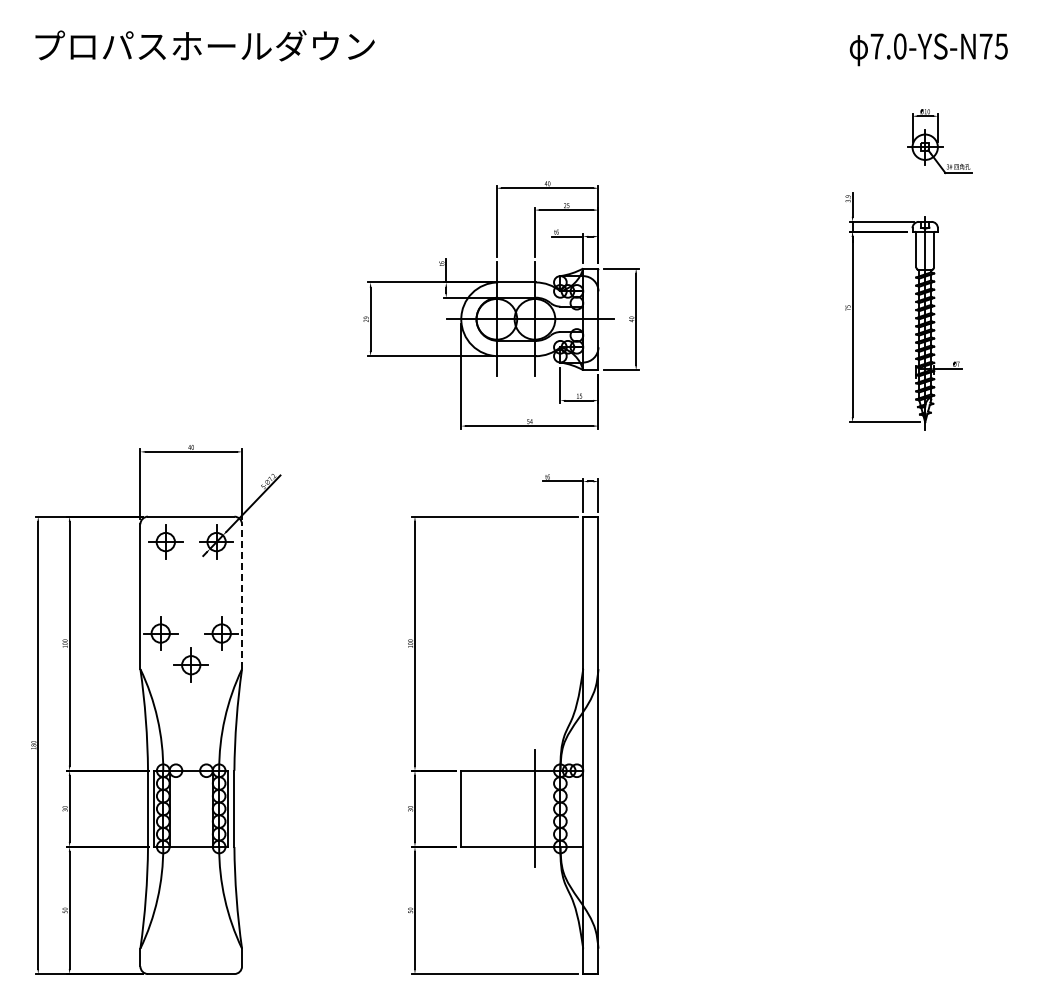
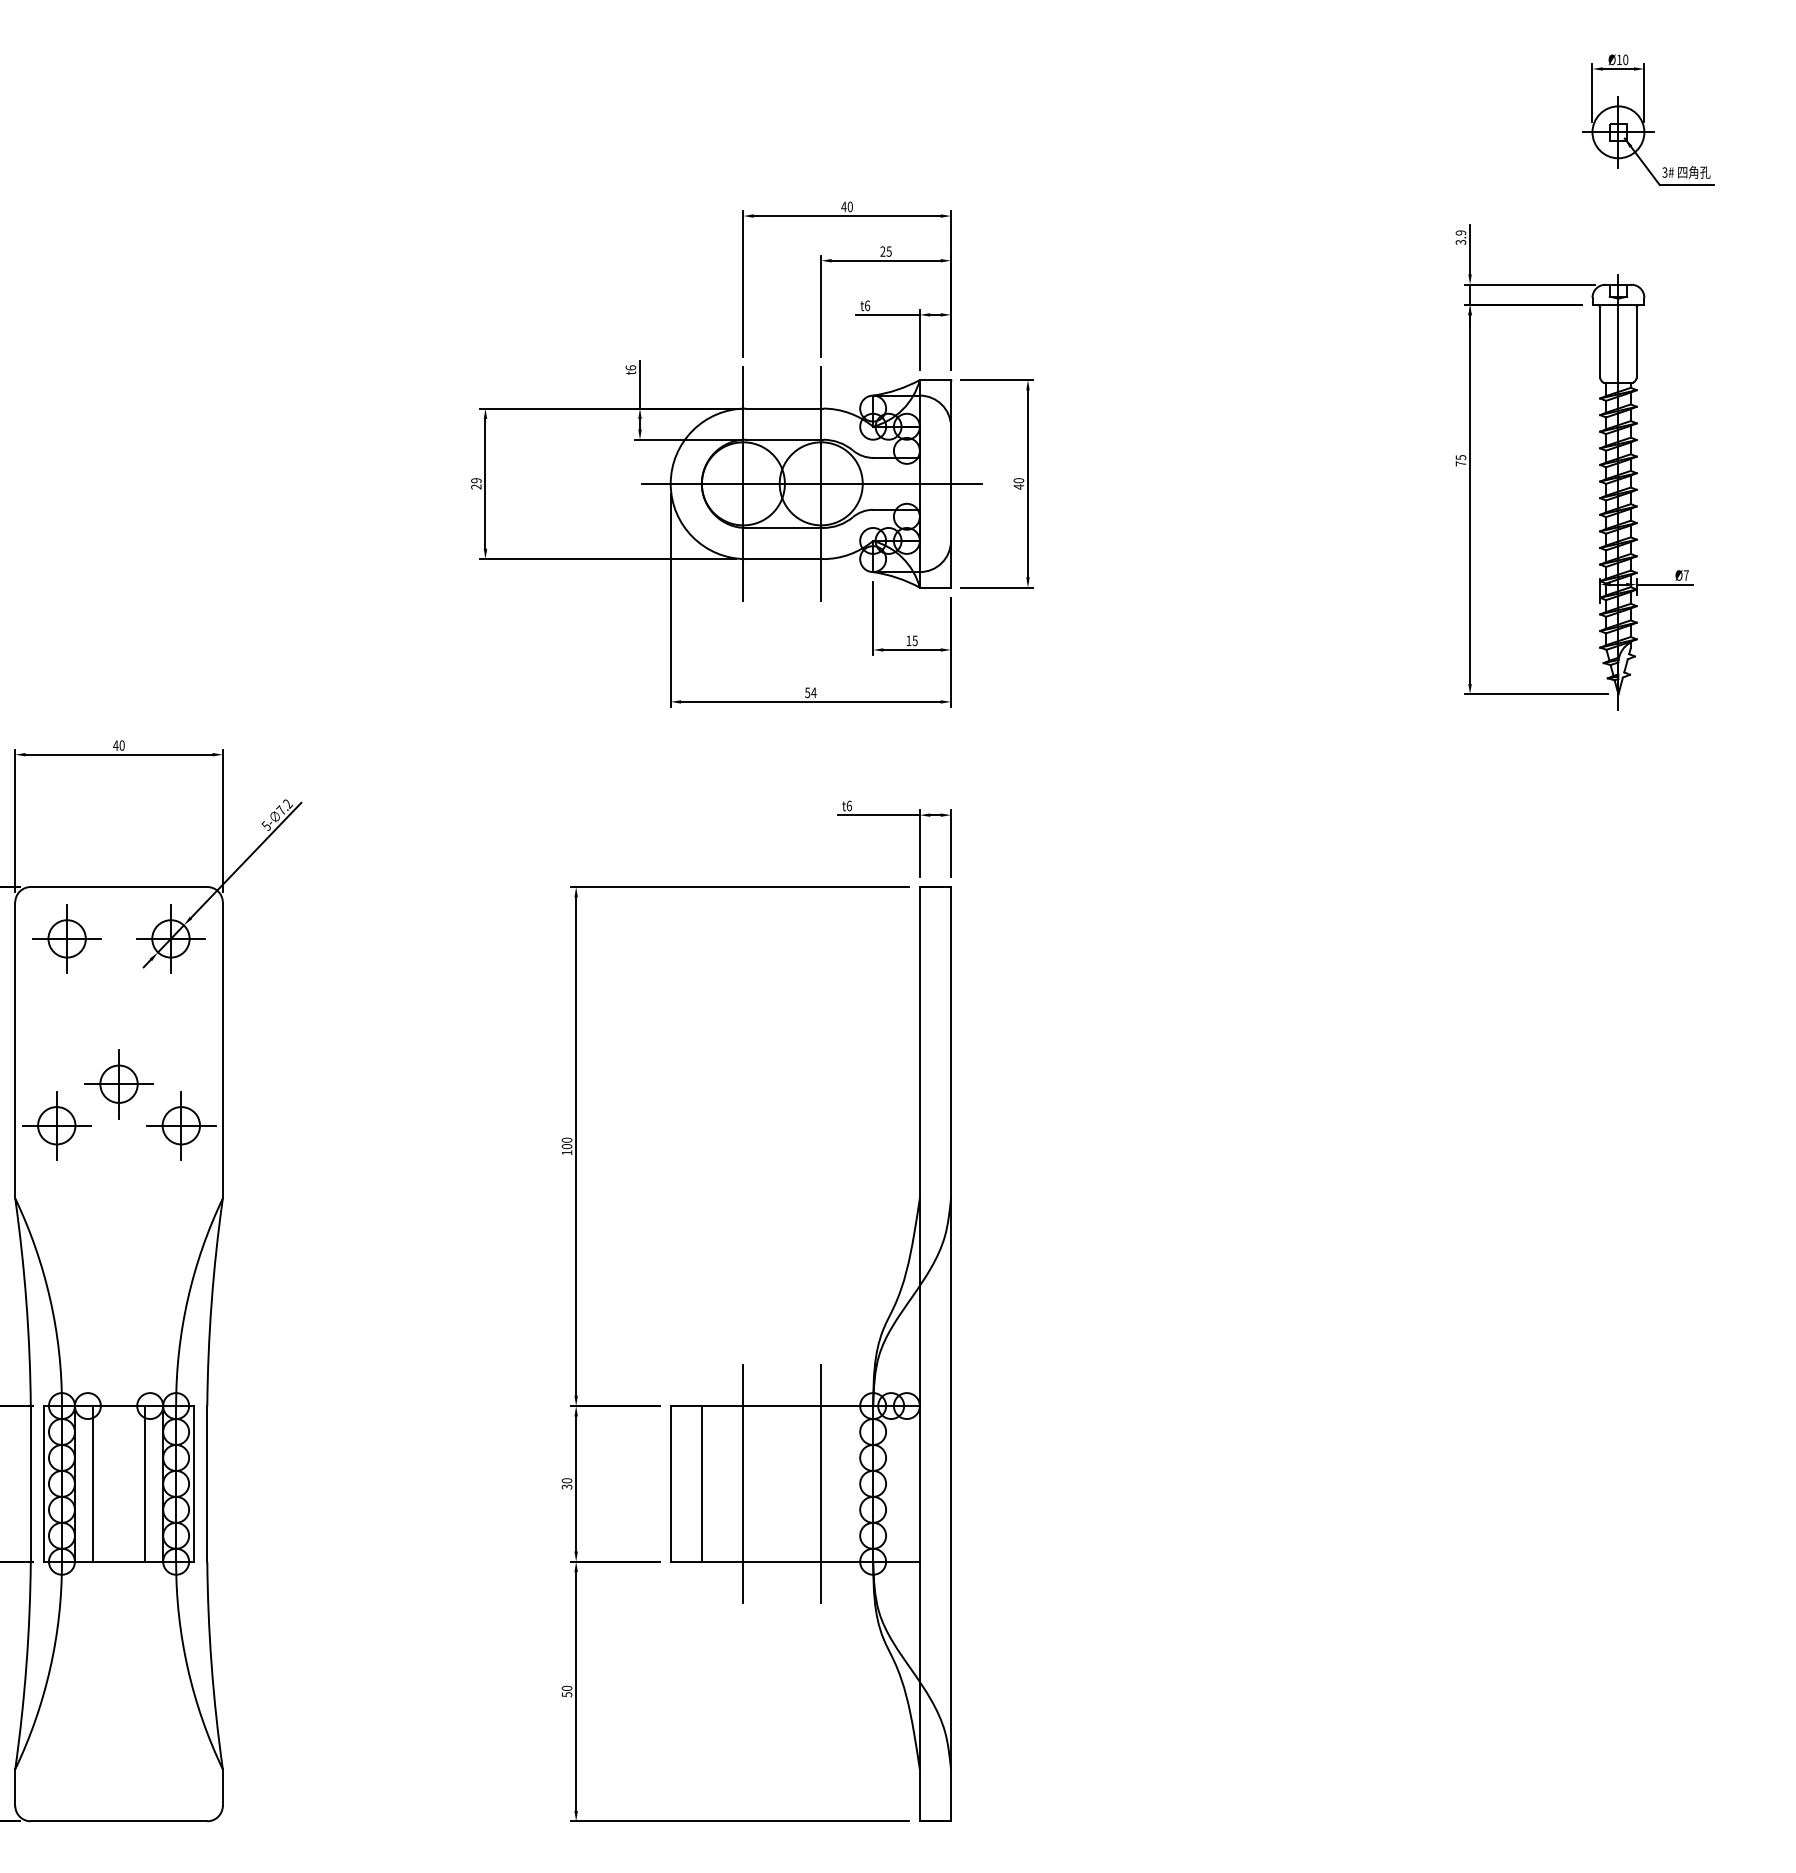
line: (242, 596) -> (223, 1050), dashed -> solid
part: (190, 664) -> (117, 1082), moved
line: (178, 808) -> (93, 1483), added
line: (203, 808) -> (144, 1483), added
line: (476, 808) -> (701, 1483), added
line: (496, 808) -> (742, 1483), added

